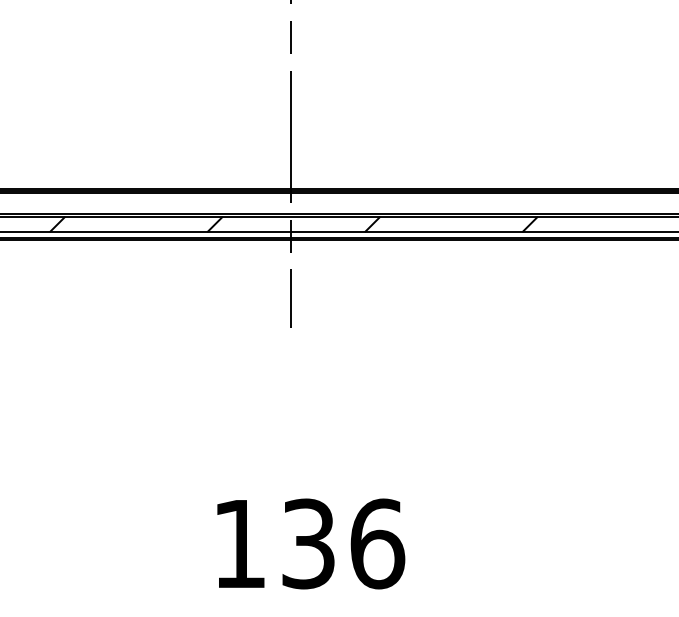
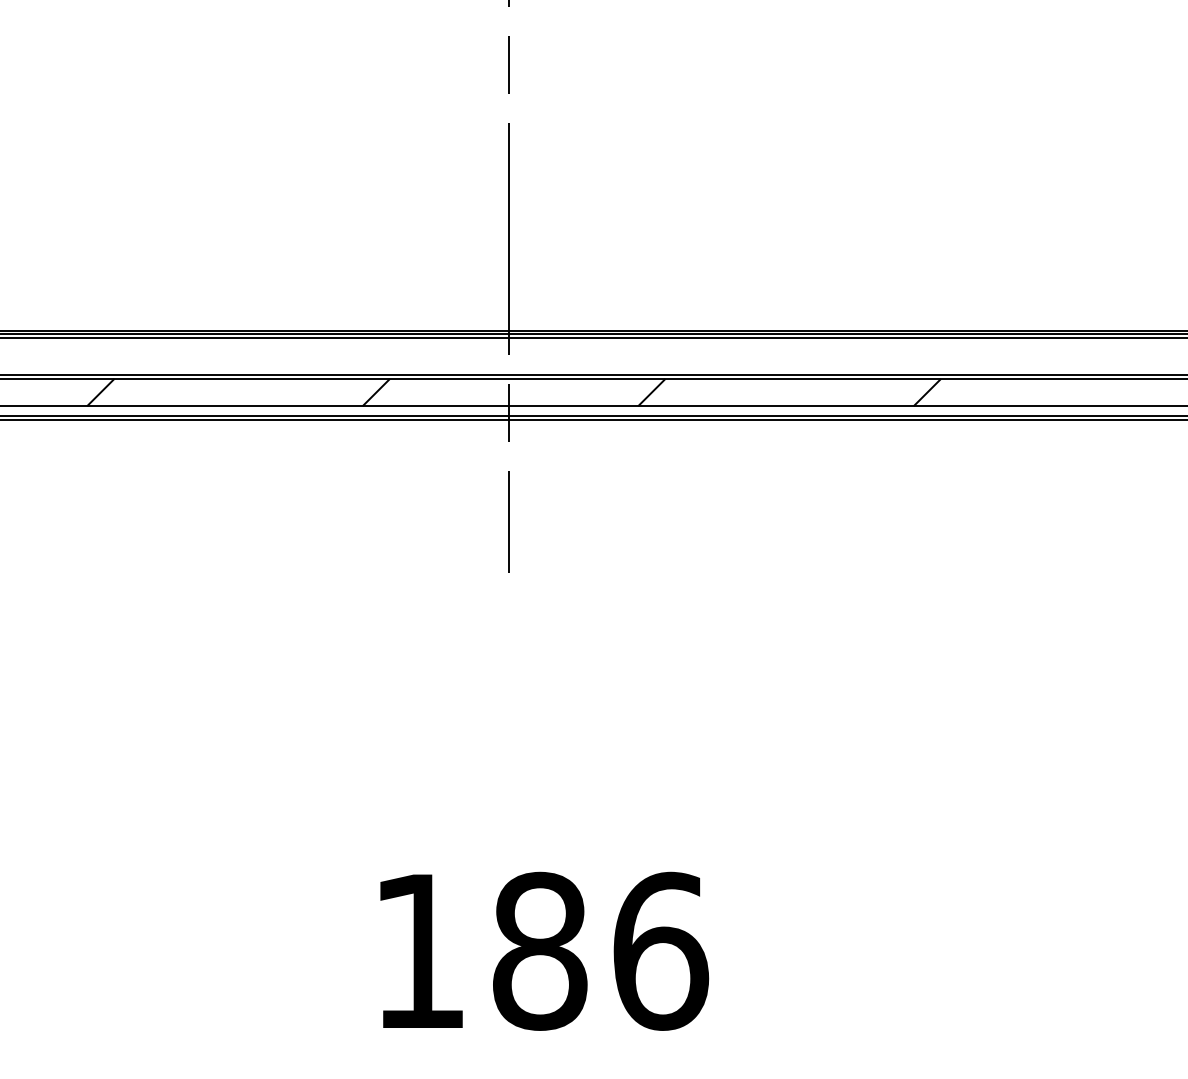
text: (308, 543) -> (539, 950), 136 -> 186

